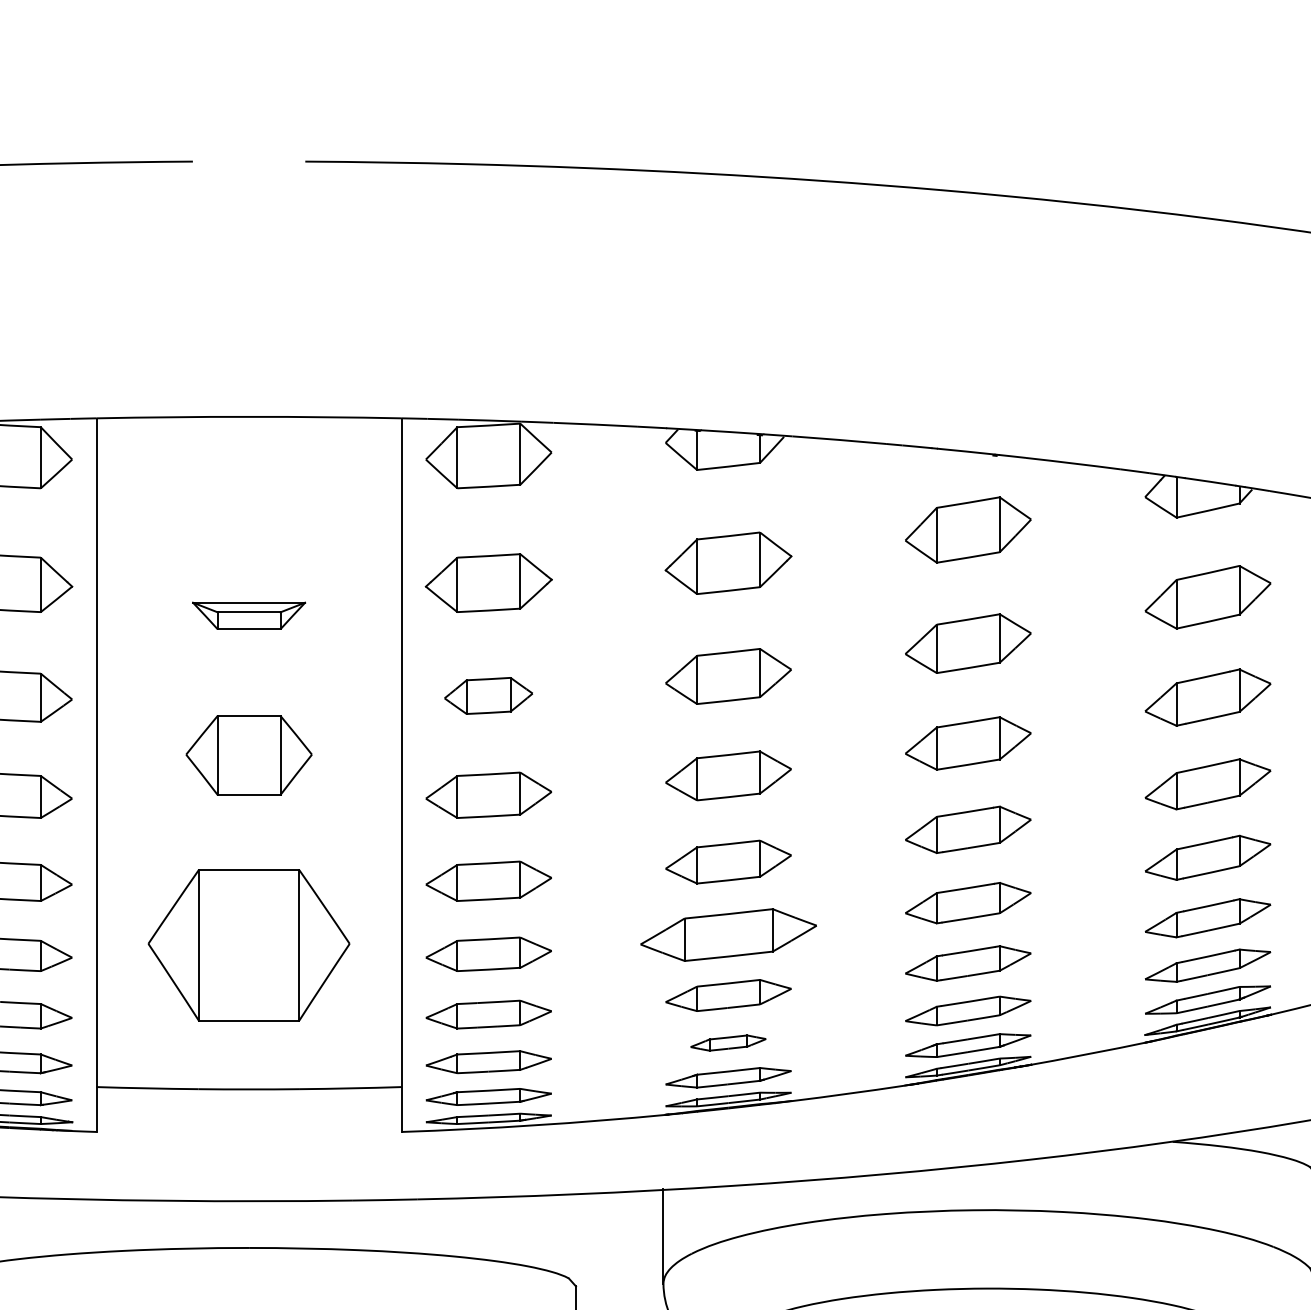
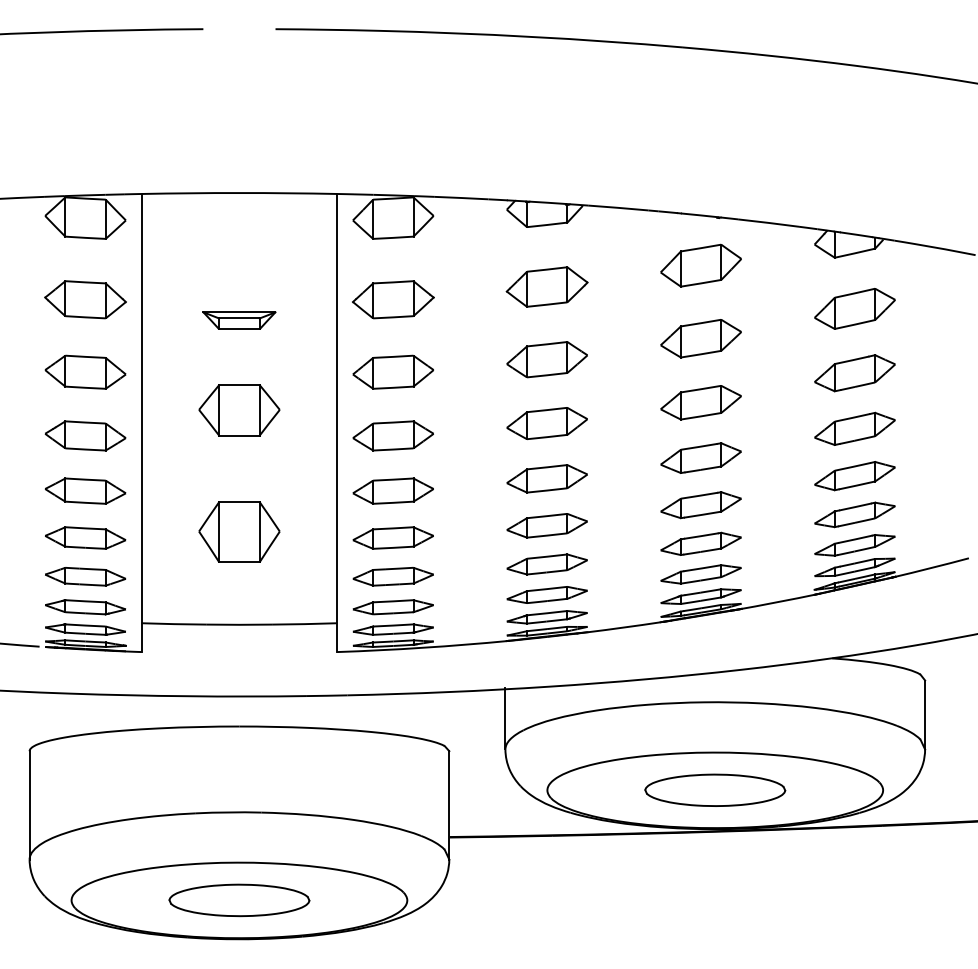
part: (487, 694) -> (392, 371), size x1.43
part: (727, 934) -> (546, 525), size x0.71
part: (249, 944) -> (239, 531), size x0.62
part: (727, 1042) -> (546, 594), size x1.67

